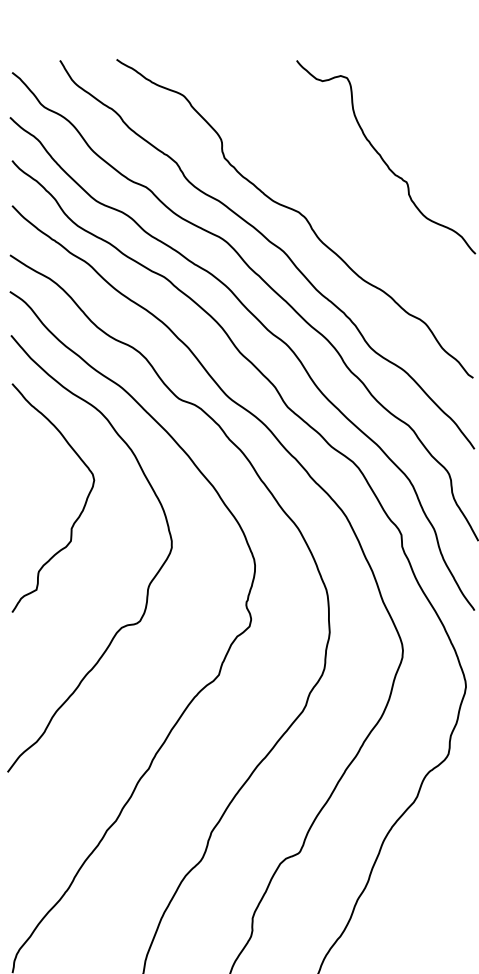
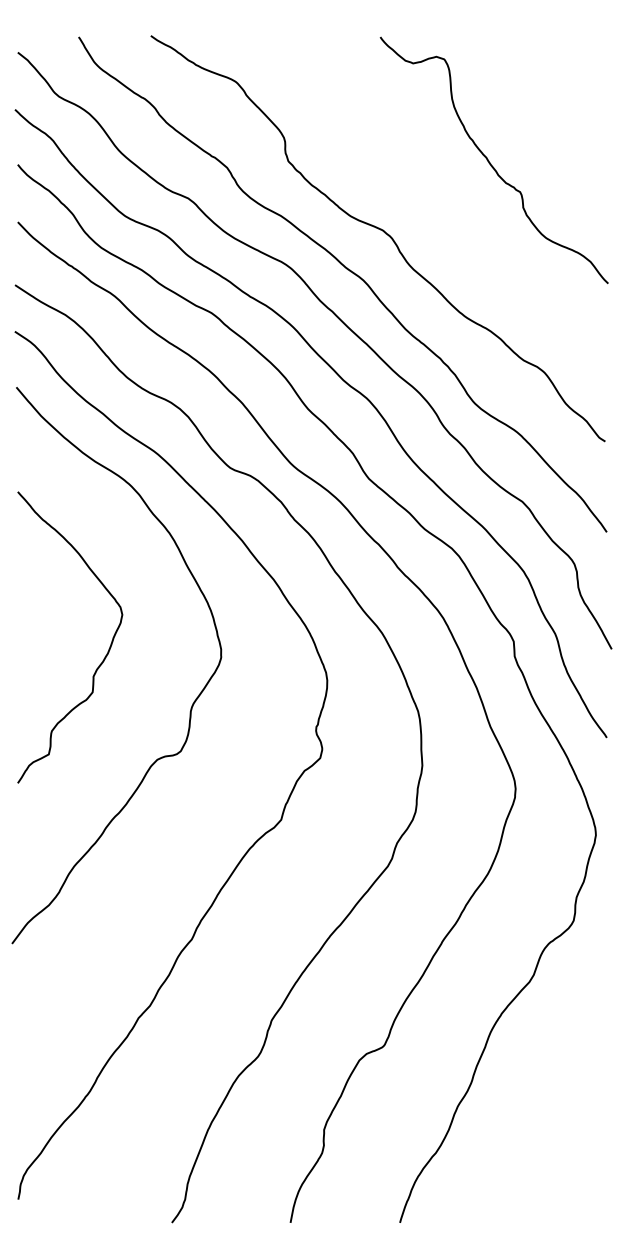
curve: (79, 514) -> (103, 658), moved

